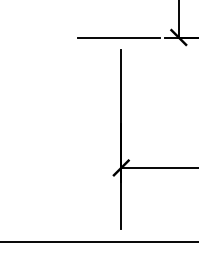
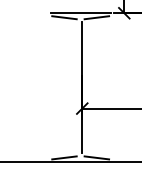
line: (96, 43) -> (64, 17), added
line: (140, 43) -> (96, 17), added
line: (96, 235) -> (64, 157), added
line: (140, 235) -> (96, 157), added

